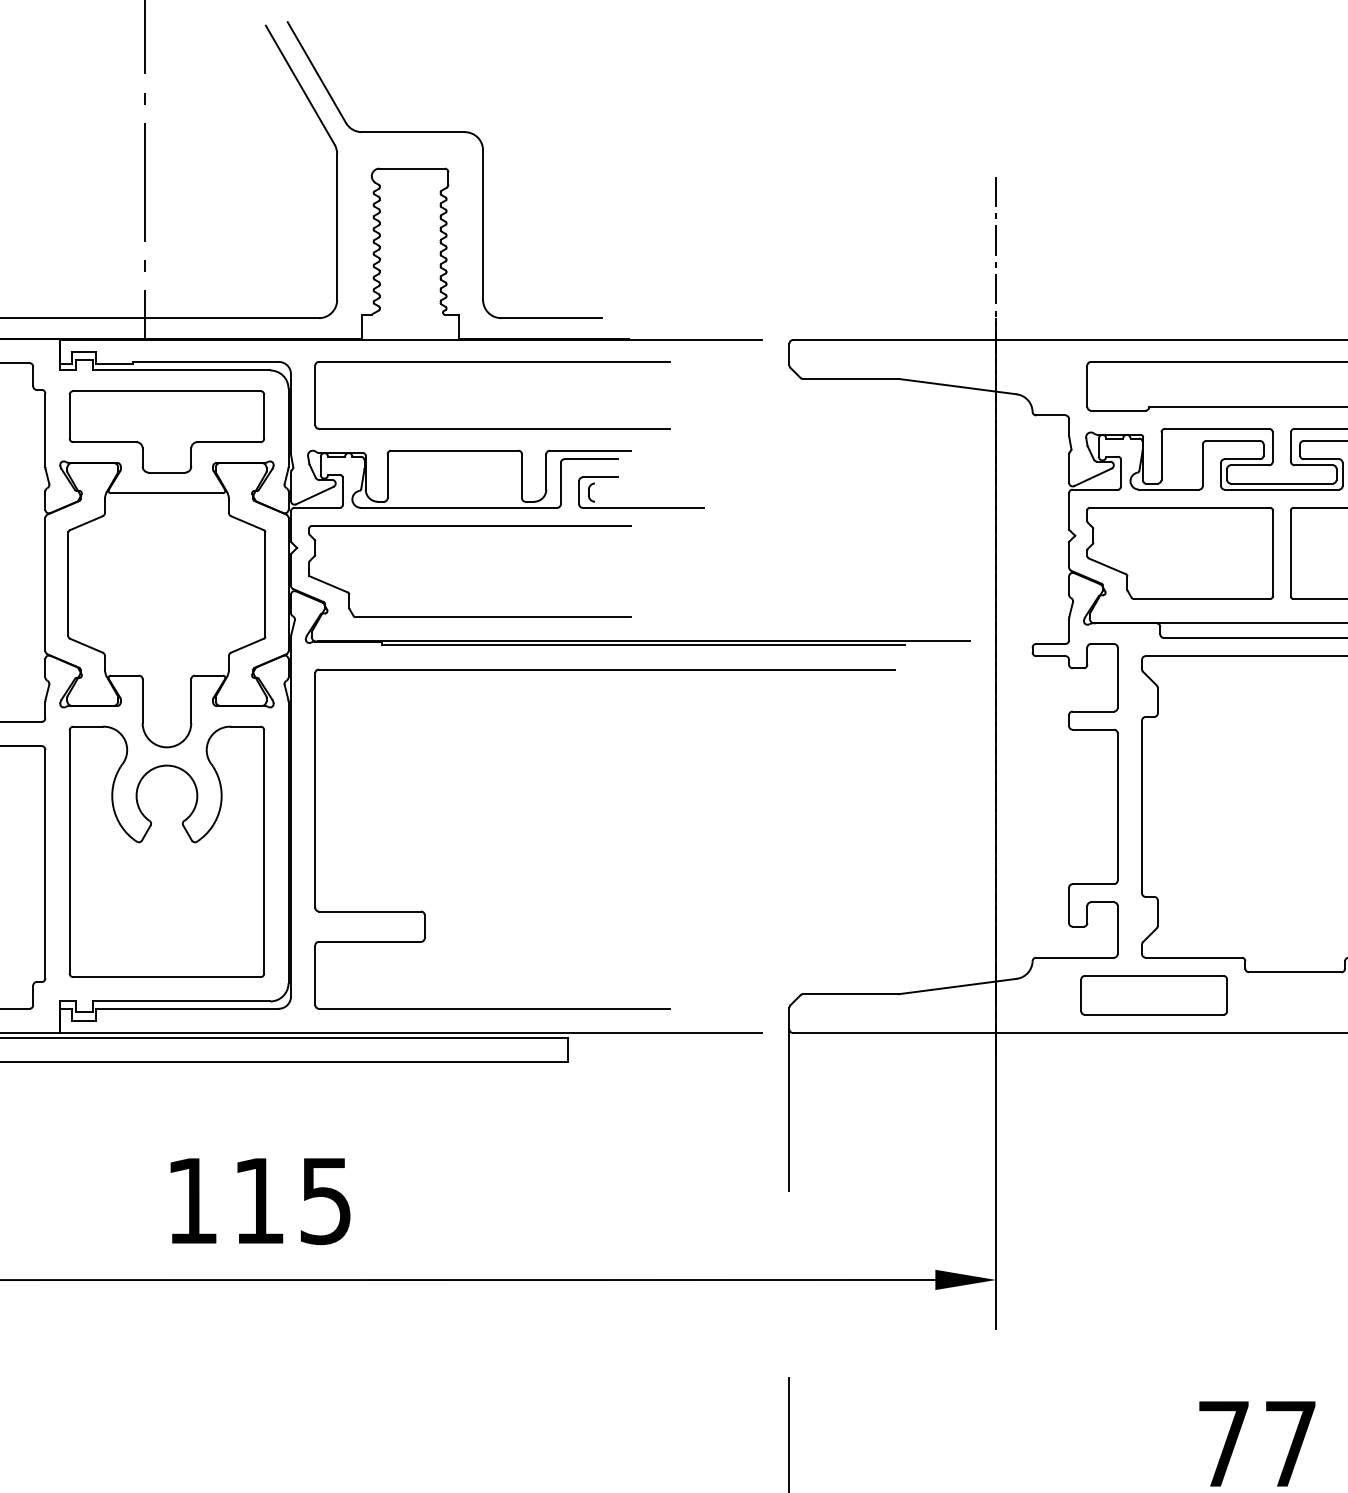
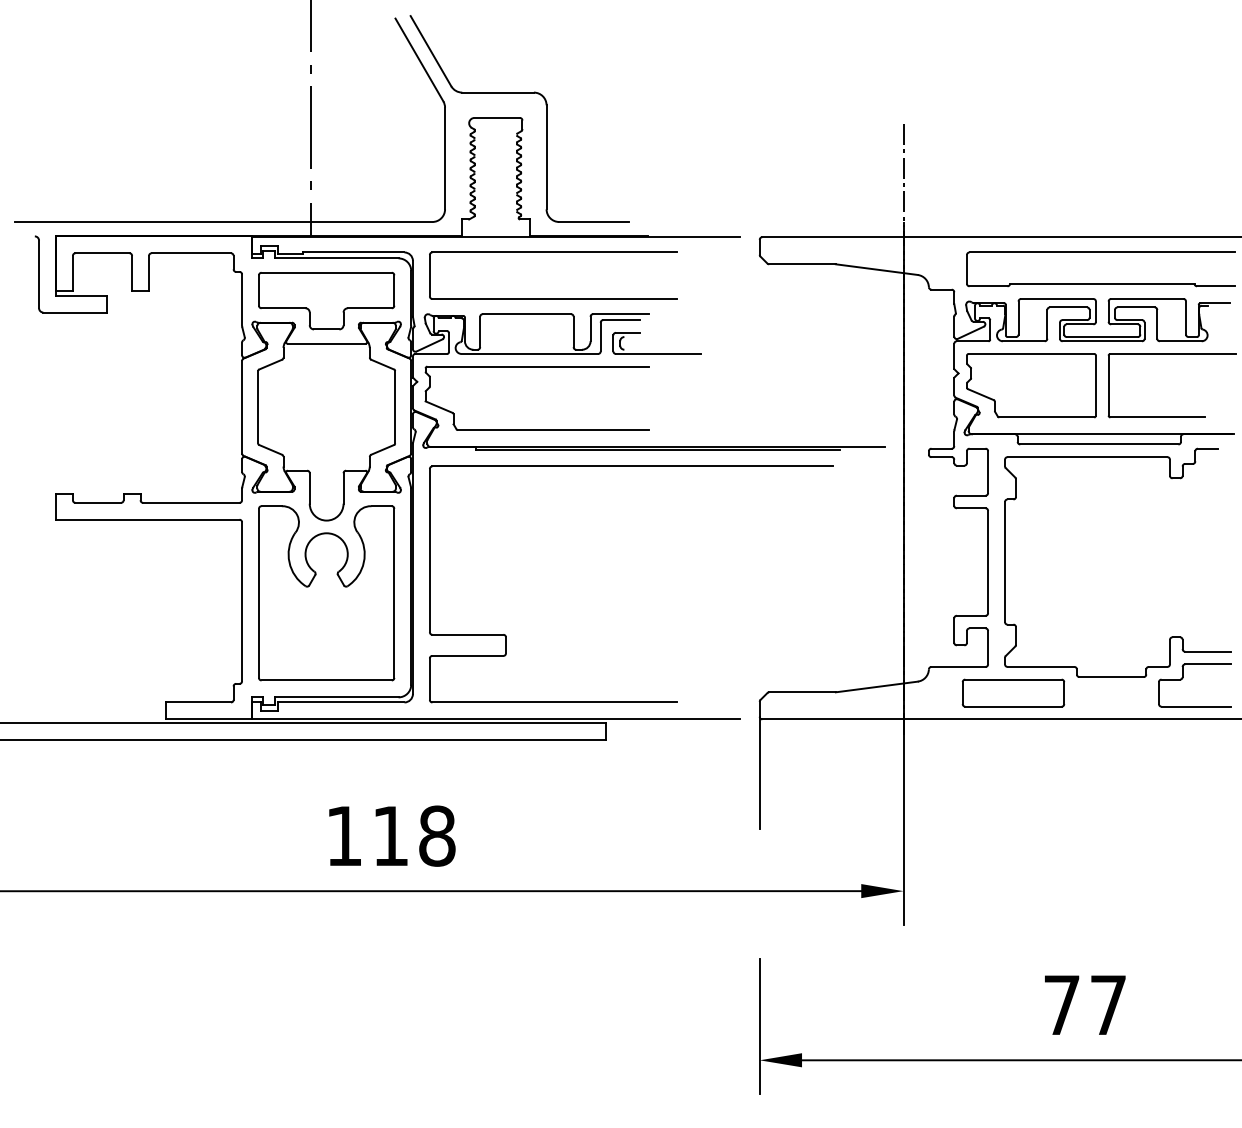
text: (326, 1199) -> (437, 835), 115 -> 118

